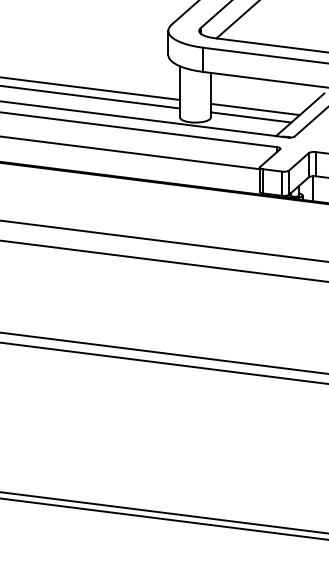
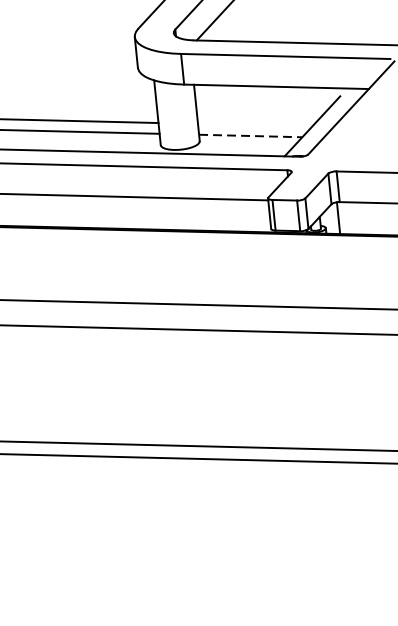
line: (254, 109) -> (253, 125), removed
line: (251, 117) -> (251, 136), solid -> dashed

